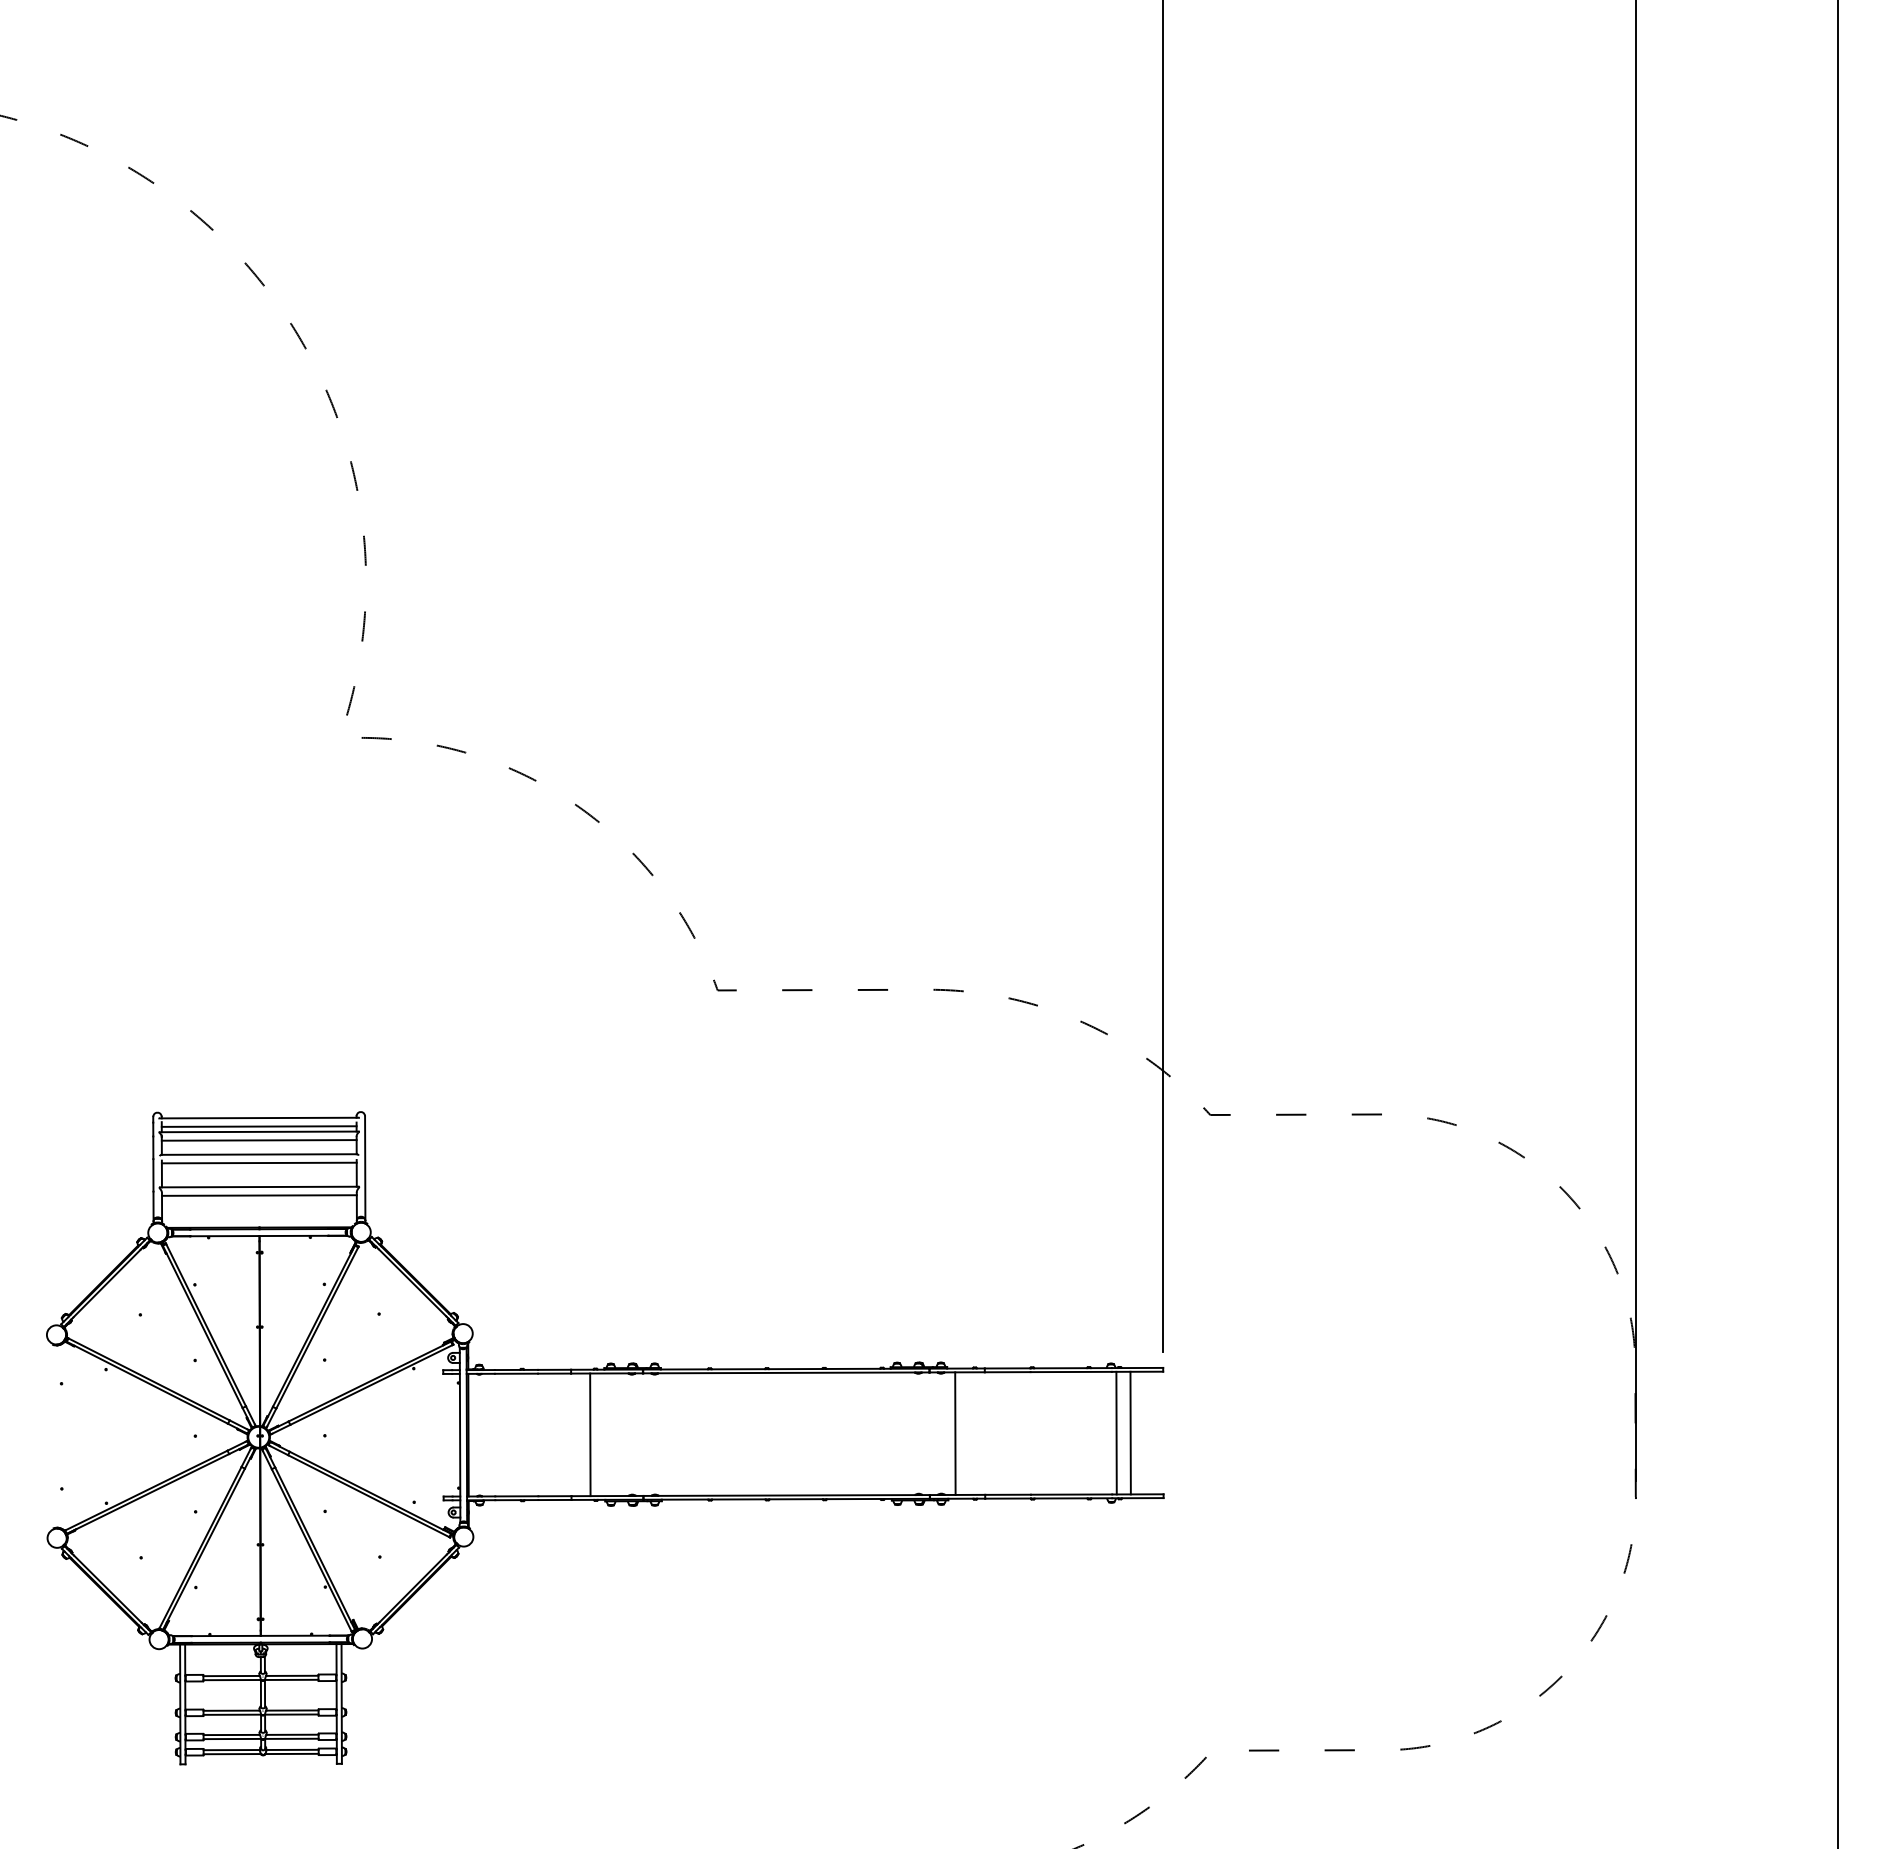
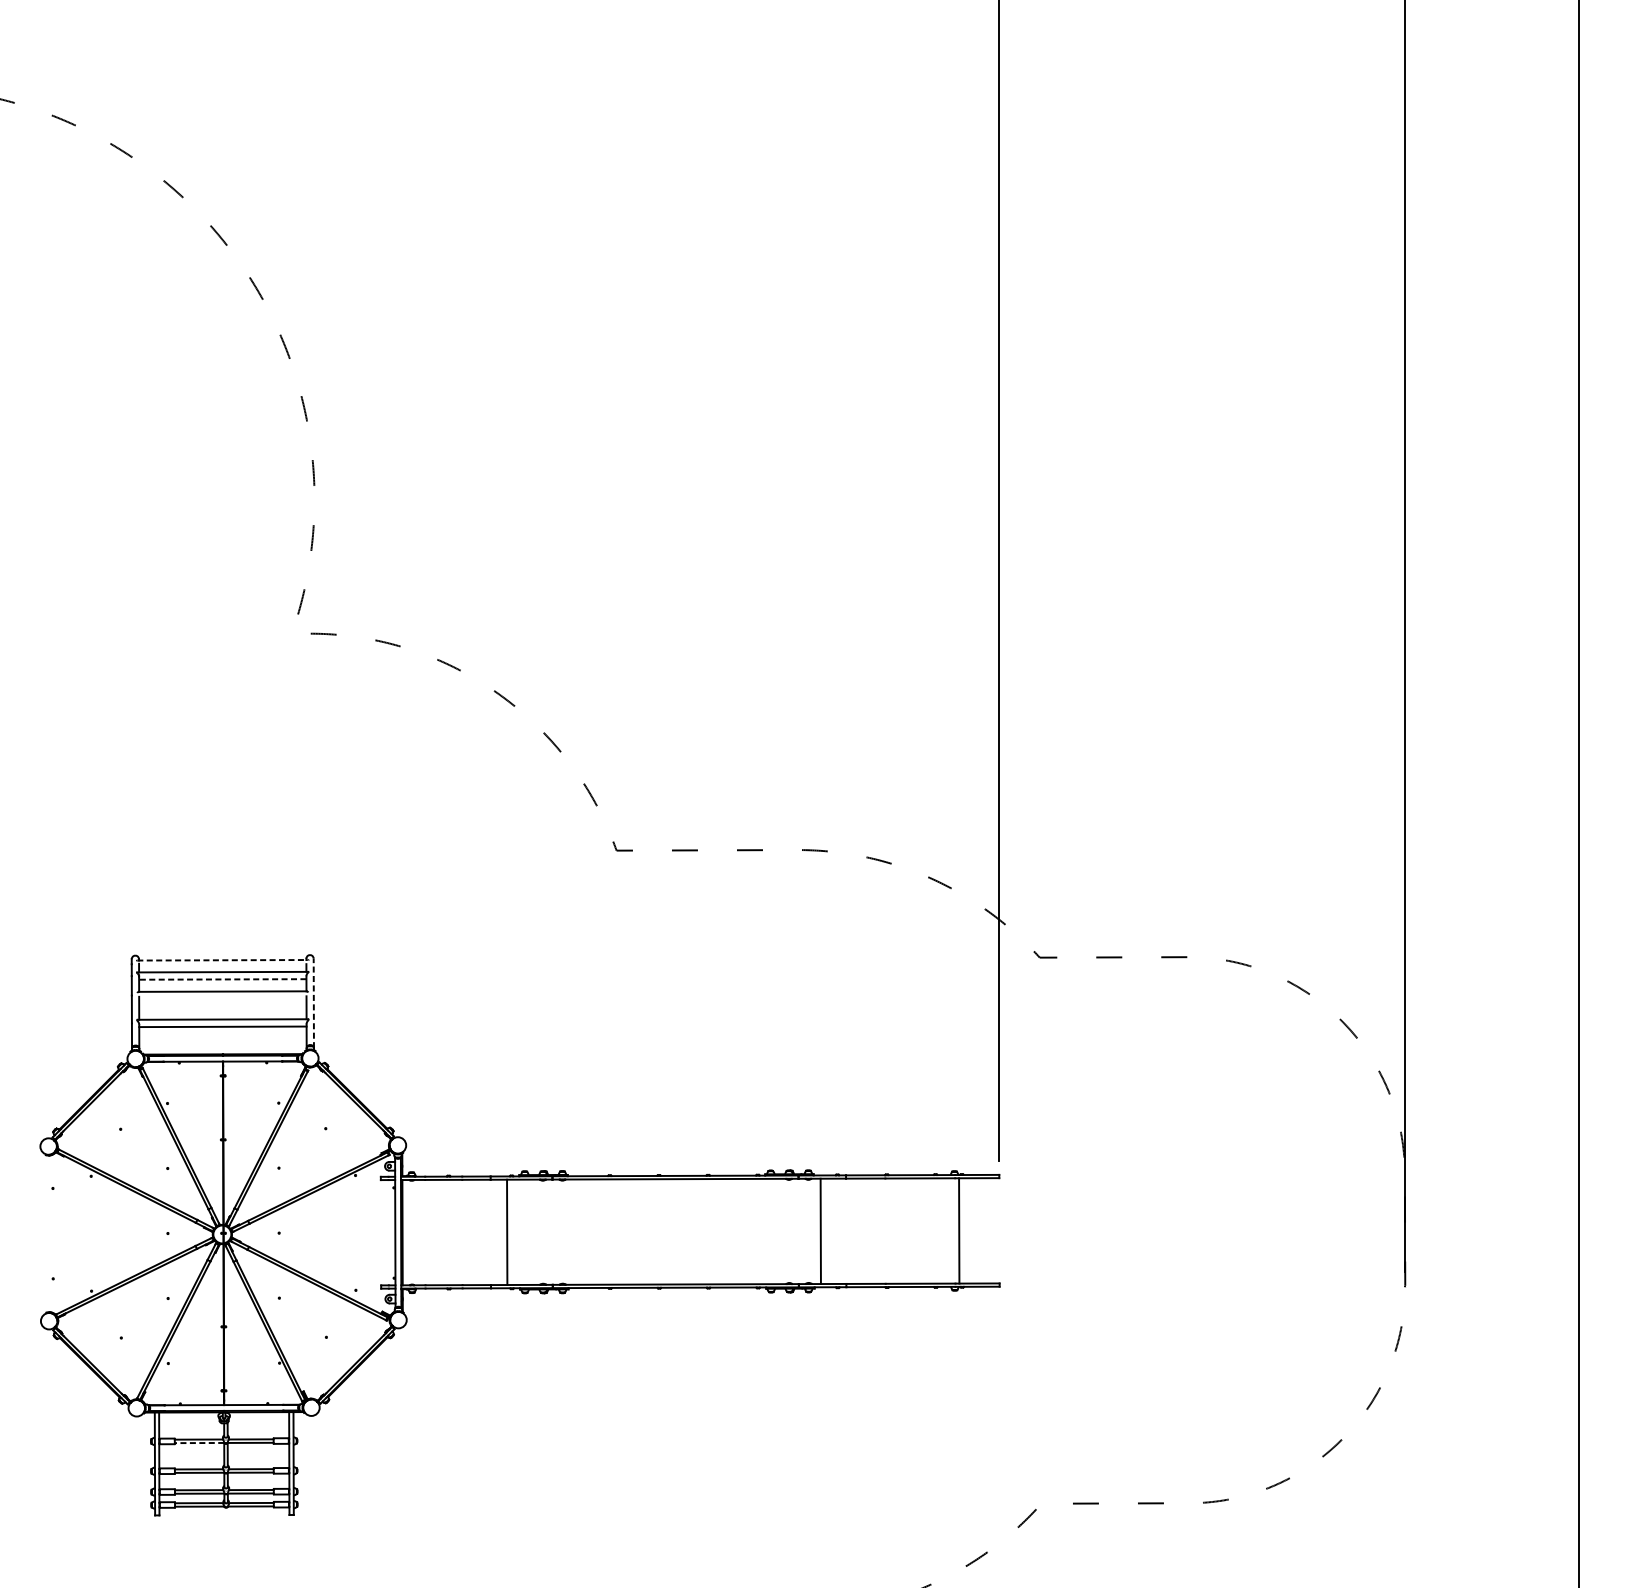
line: (259, 1118) -> (223, 960), solid -> dashed
line: (258, 1126) -> (222, 967), removed
line: (258, 1140) -> (222, 979), solid -> dashed
line: (258, 1162) -> (222, 998), removed
line: (365, 1167) -> (314, 1002), solid -> dashed
line: (1130, 1432) -> (971, 1230), removed
line: (232, 1680) -> (199, 1443), solid -> dashed

